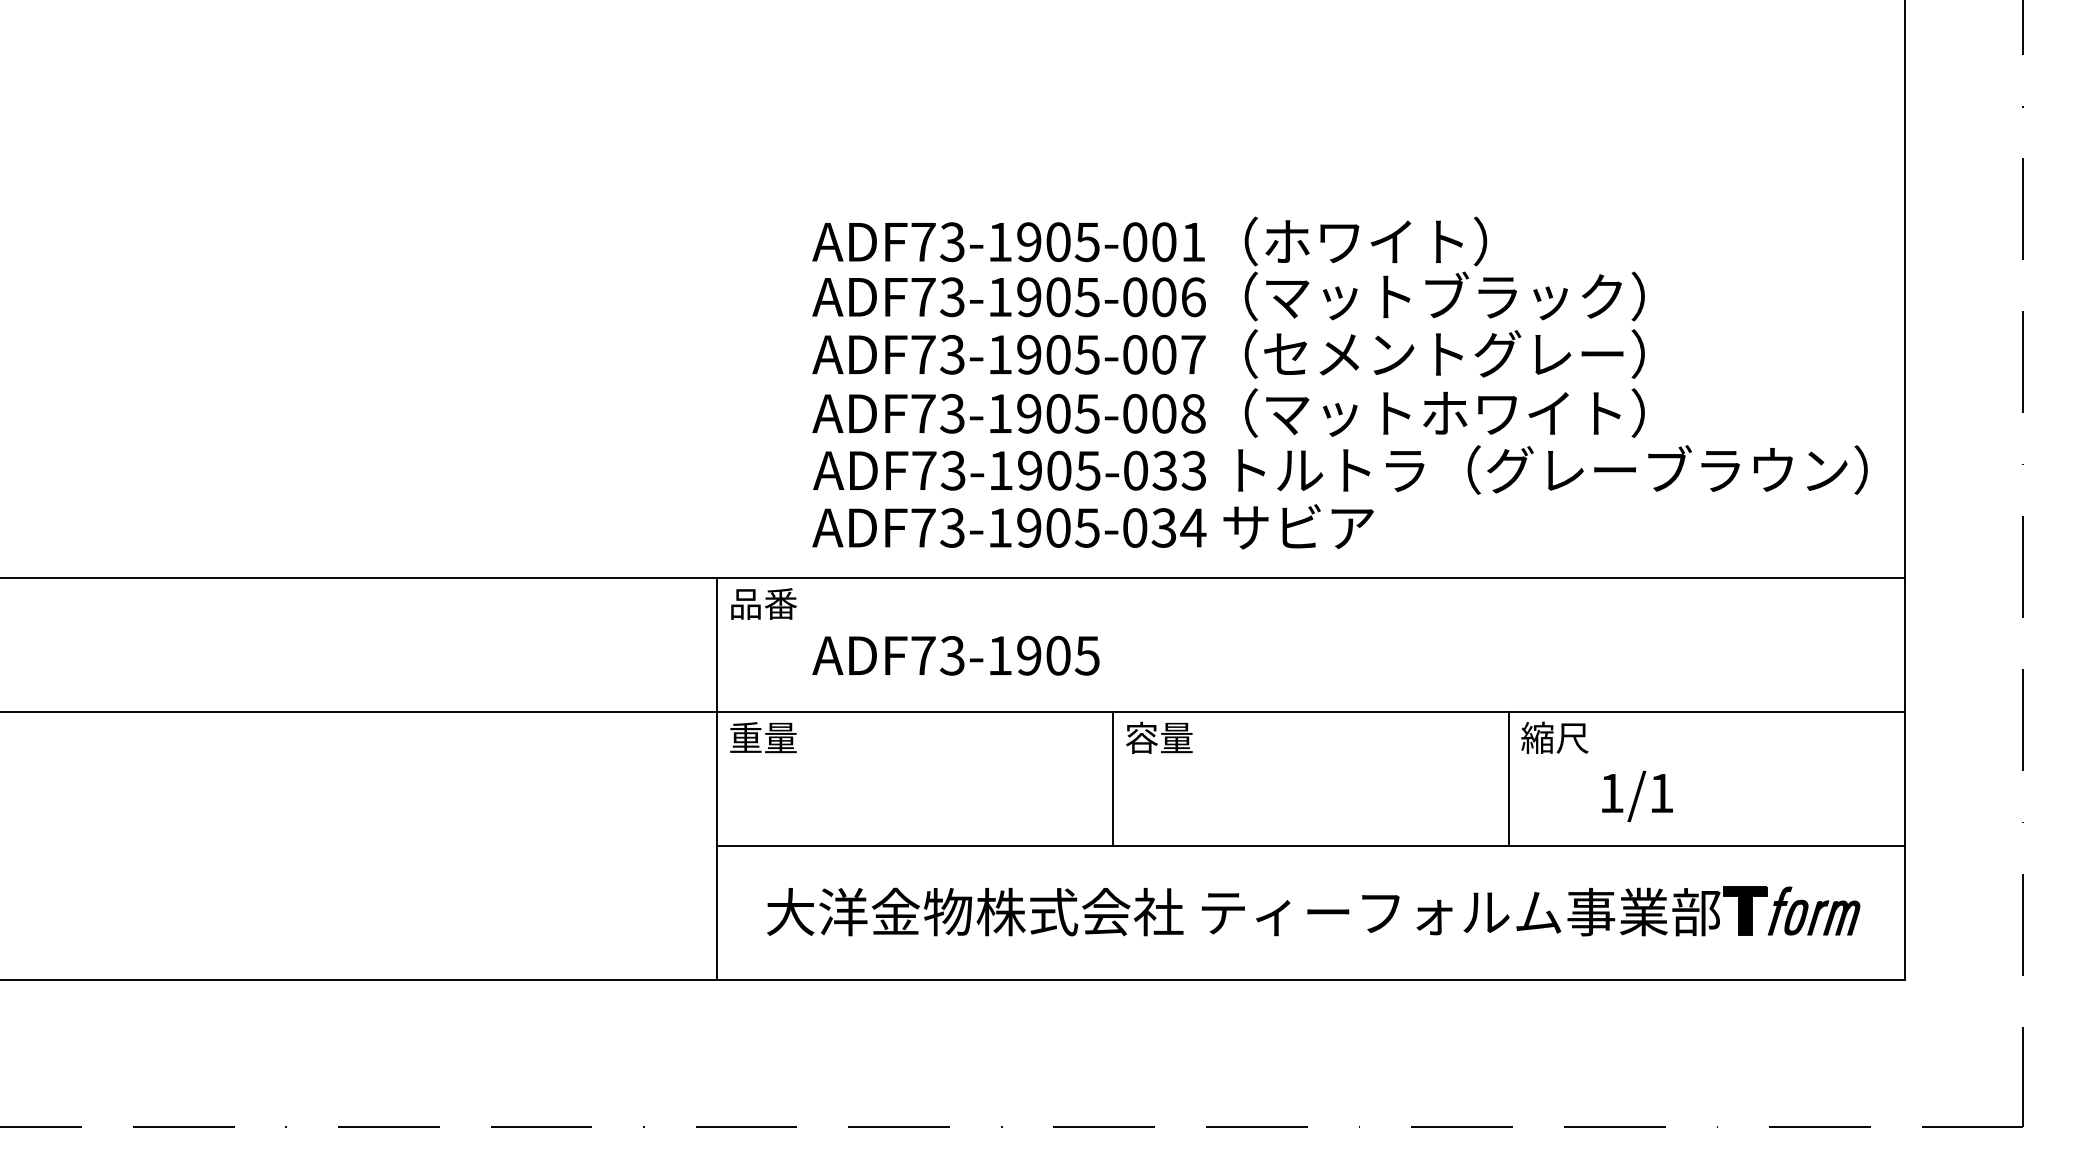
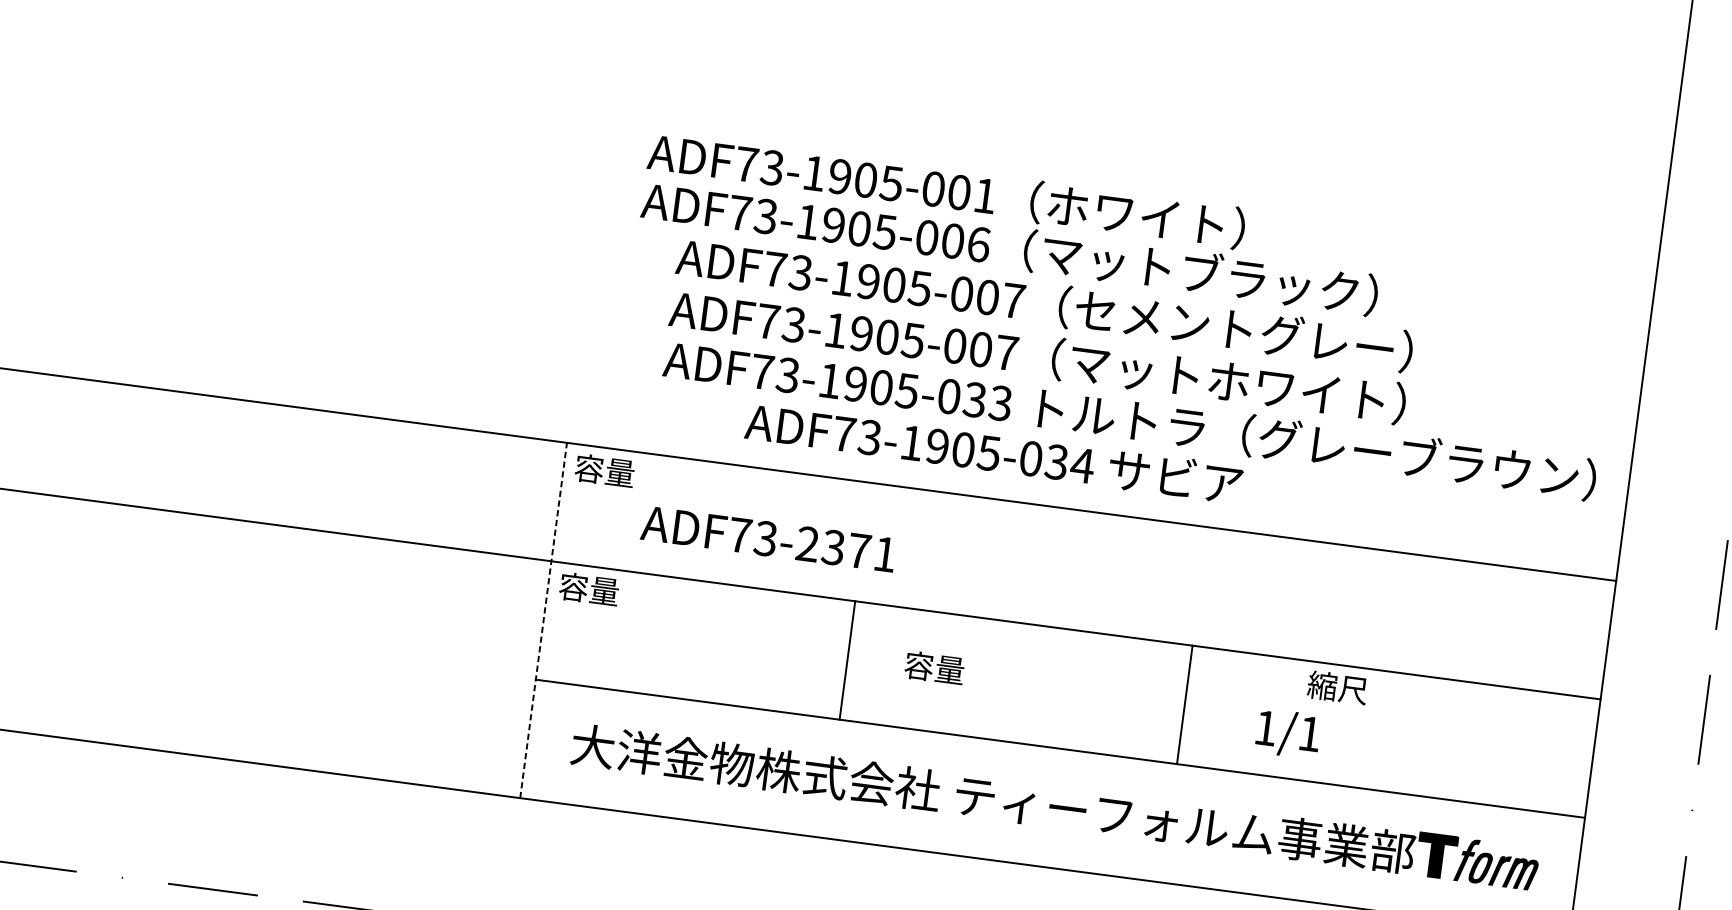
text: (1228, 268) -> (1013, 223), moved
text: (1193, 413) -> (1006, 352), ADF73-1905-008 -> ADF73-1905-007
text: (1092, 526) -> (993, 452), moved
text: (763, 603) -> (604, 470), 品番 -> 容量
text: (1043, 655) -> (846, 549), ADF73-1905 -> ADF73-2371
text: (745, 737) -> (573, 586), 重量 -> 容量
text: (1159, 737) -> (934, 667), moved
text: (1554, 737) -> (1337, 687), moved
line: (717, 778) -> (543, 619), solid -> dashed
line: (1113, 779) -> (847, 660), moved
line: (1509, 779) -> (1185, 705), moved
text: (1637, 796) -> (1288, 733), moved

